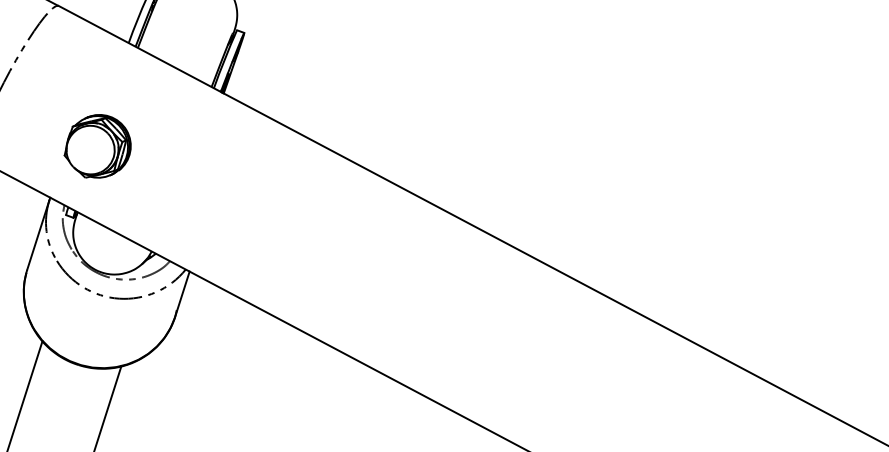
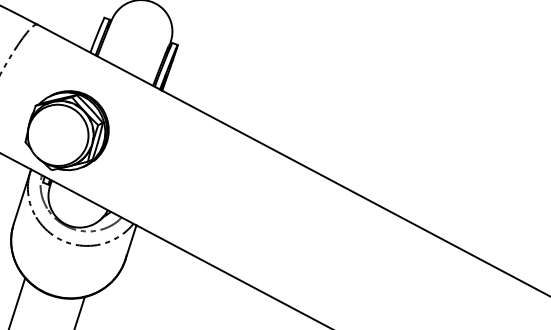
part: (97, 146) -> (66, 130), size x1.67

